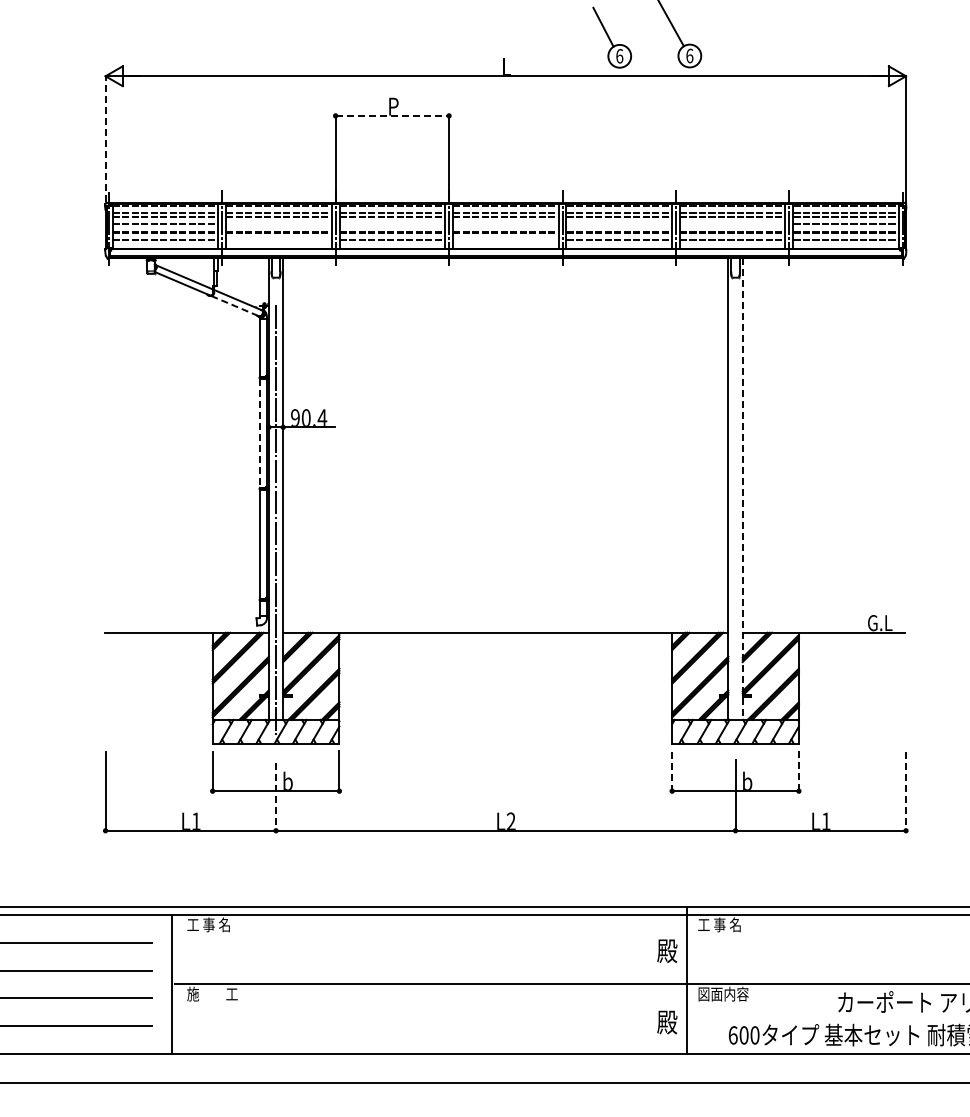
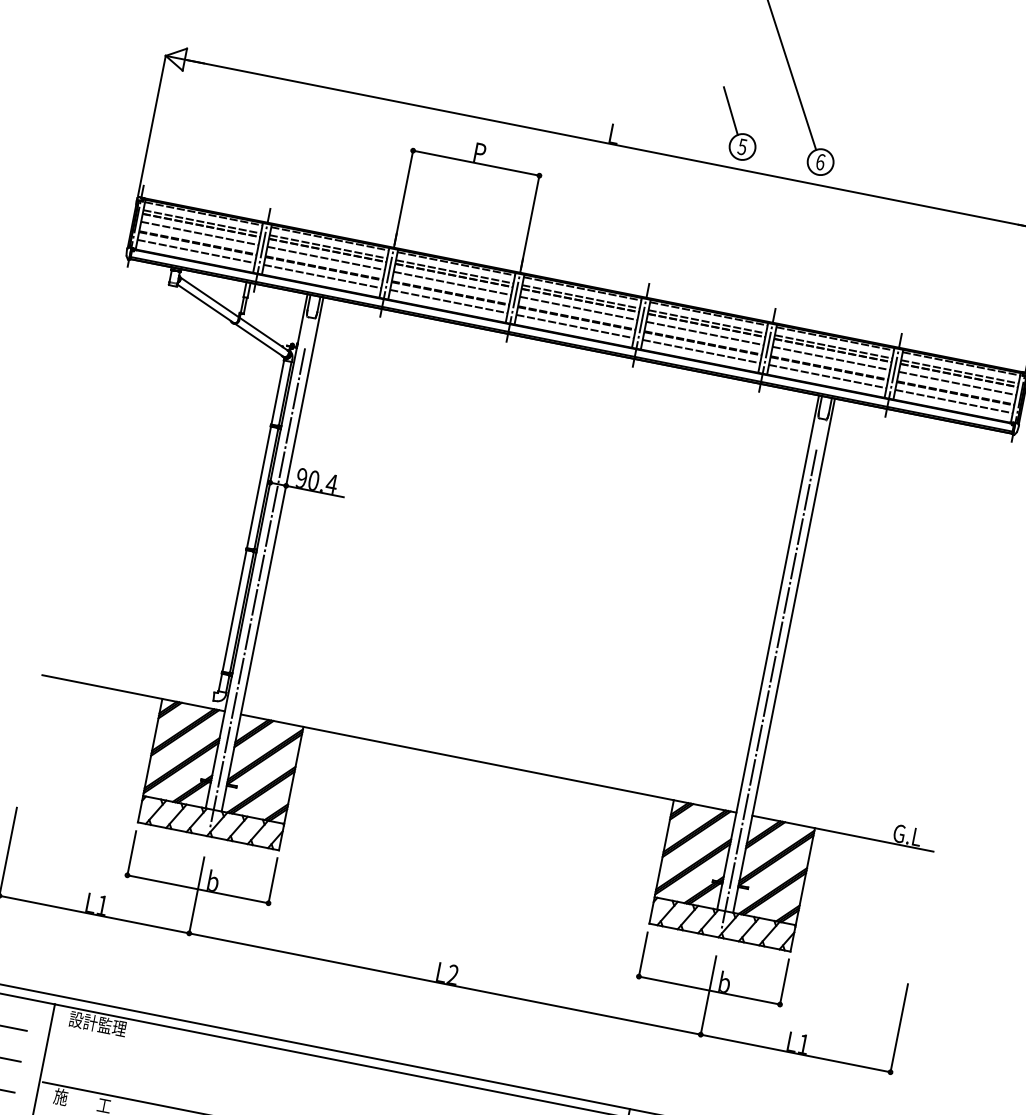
text: (619, 56) -> (742, 147), 6 -> 5
line: (392, 115) -> (476, 162), dashed -> solid
line: (105, 138) -> (151, 125), dashed -> solid
line: (278, 223) -> (325, 257), added
line: (392, 223) -> (452, 283), added
line: (505, 223) -> (578, 307), added
line: (619, 223) -> (705, 333), added
line: (732, 223) -> (831, 357), added
line: (278, 240) -> (322, 276), added
line: (505, 240) -> (574, 326), added
line: (235, 306) -> (259, 340), dashed -> solid
line: (260, 433) -> (259, 487), dashed -> solid
line: (742, 488) -> (783, 655), dashed -> solid
line: (735, 520) -> (769, 689), added
line: (672, 771) -> (643, 954), dashed -> solid
line: (798, 771) -> (783, 982), dashed -> solid
line: (906, 791) -> (899, 1028), dashed -> solid
line: (276, 797) -> (197, 896), dashed -> solid
text: (212, 924) -> (97, 1023), 工 事 名 -> 設計監理

